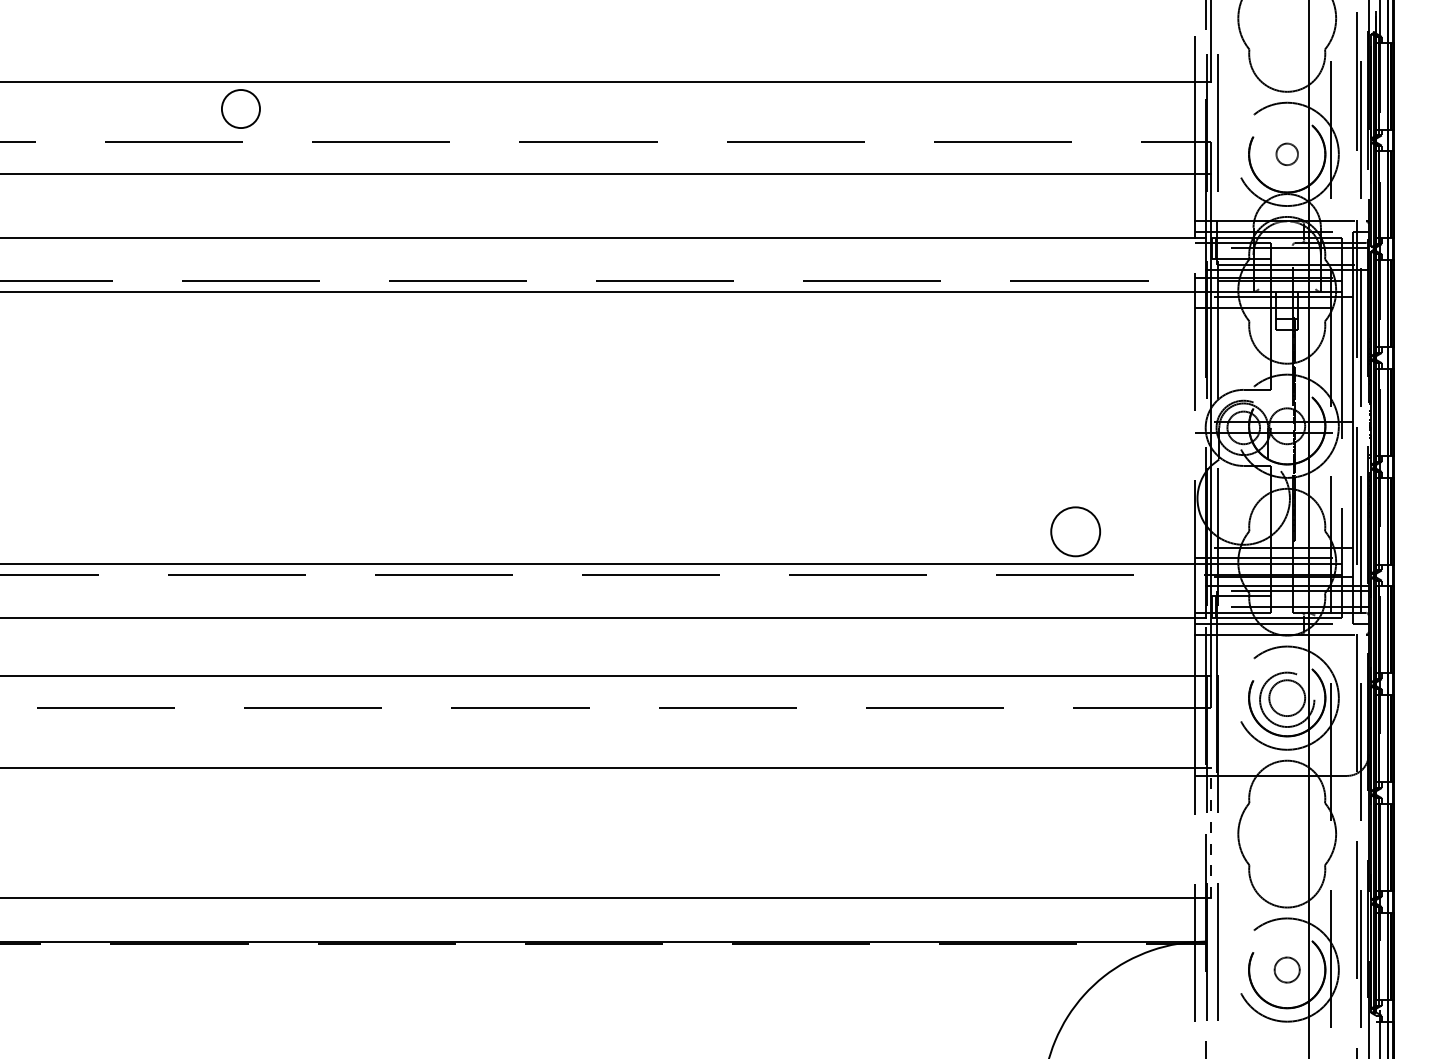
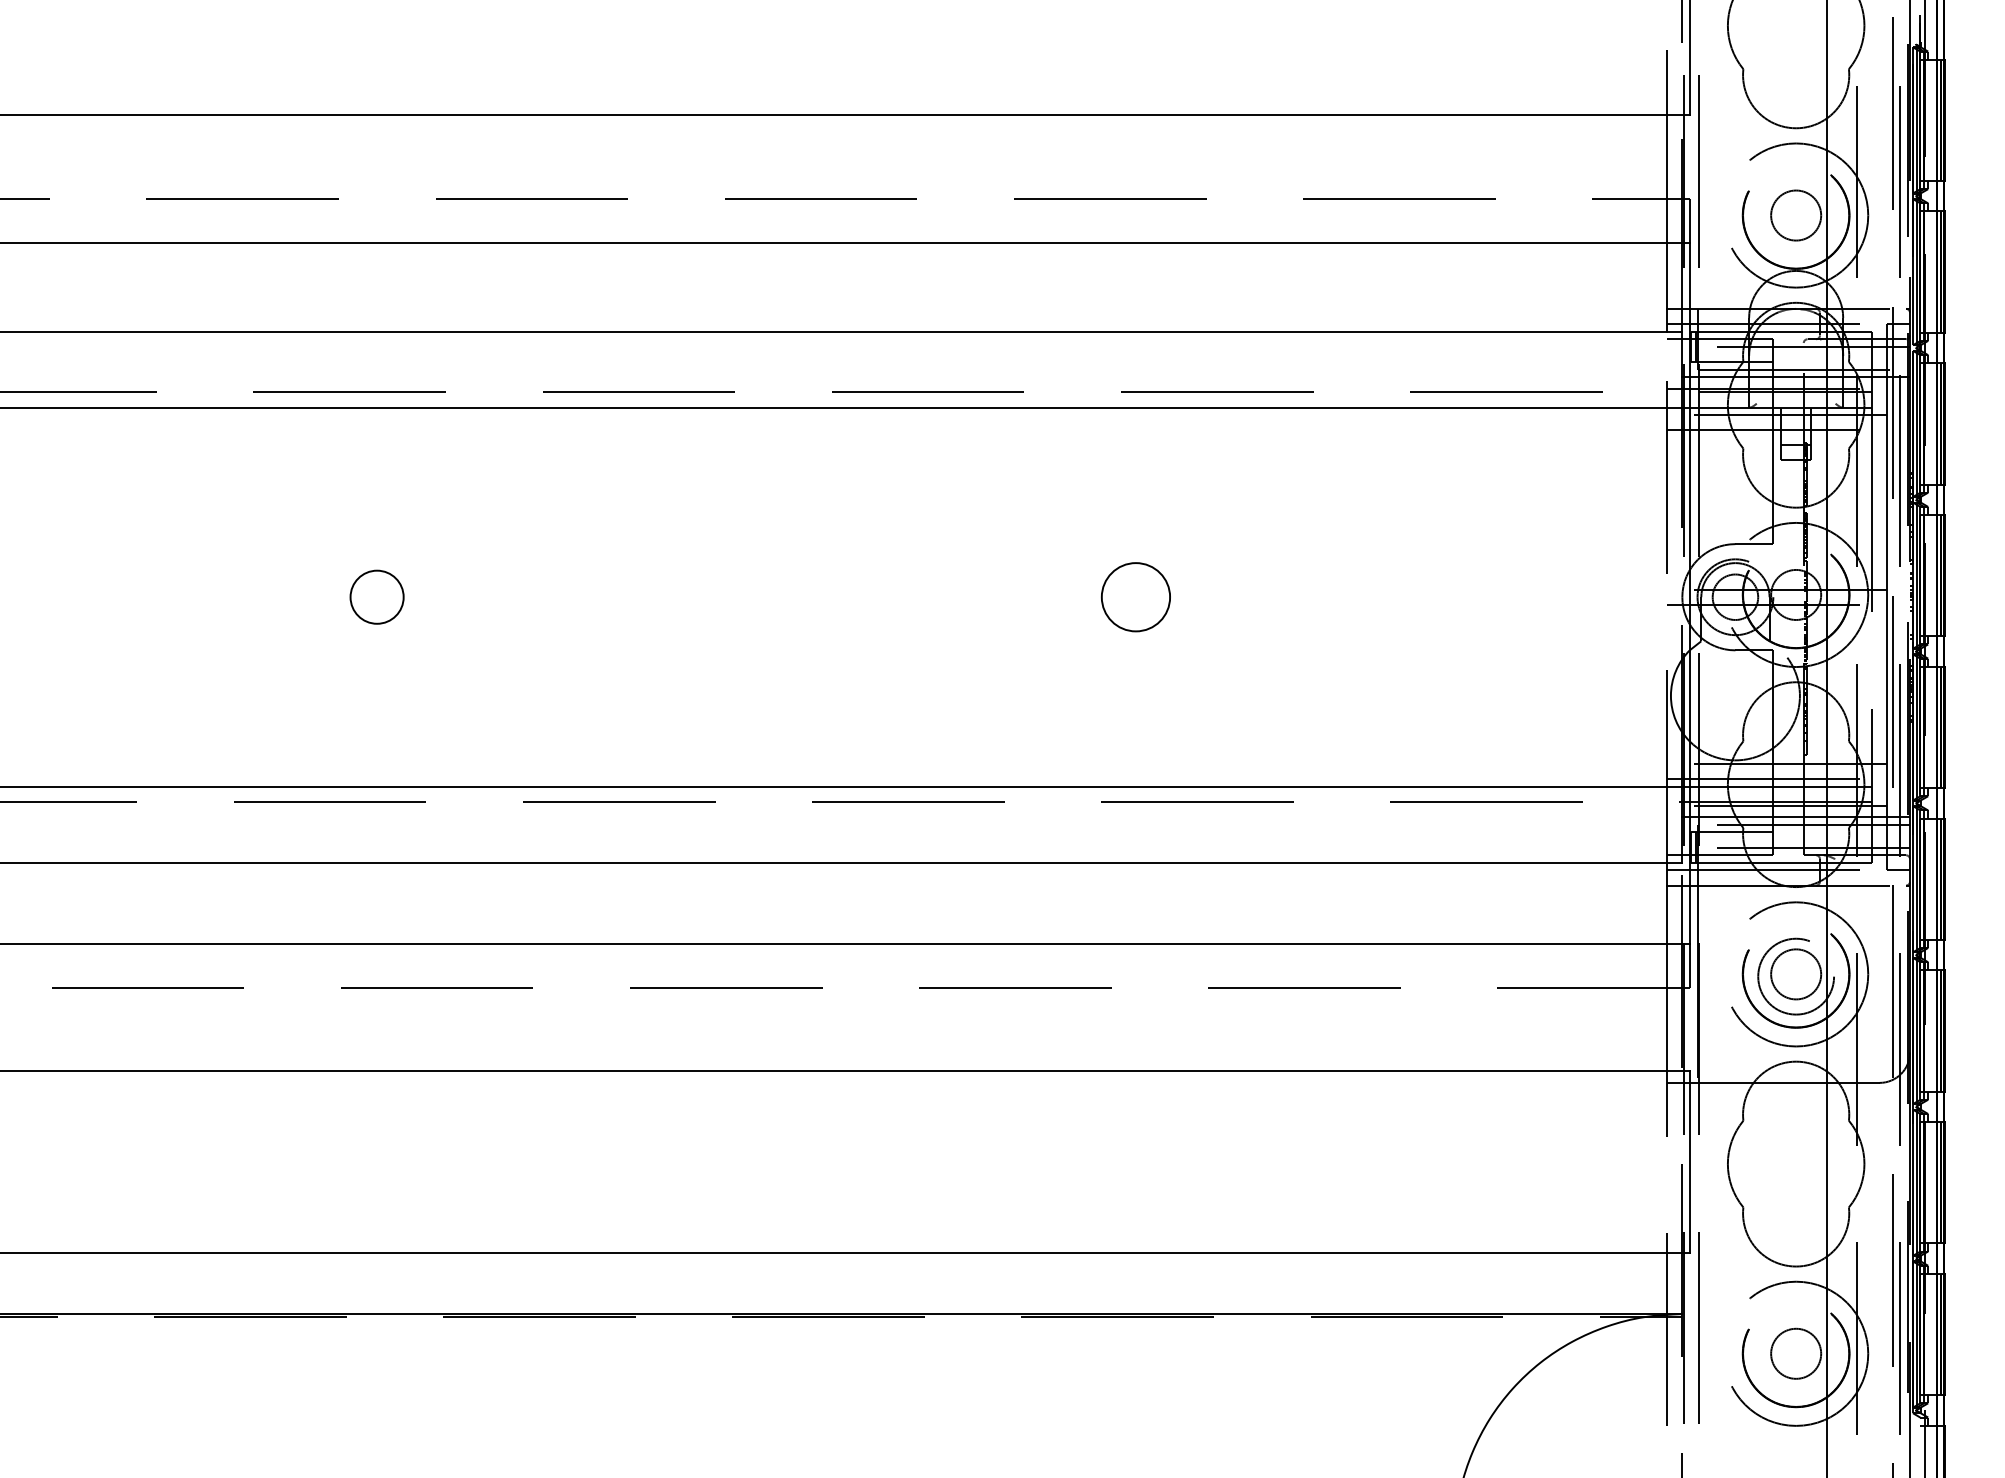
circle: (240, 108) -> (376, 596), moved
circle: (1287, 154) -> (1796, 215), size x1.67
circle: (1075, 532) -> (1135, 597), moved
line: (1210, 832) -> (1689, 1161), dashed -> solid
circle: (1287, 969) -> (1796, 1353), size x1.43

